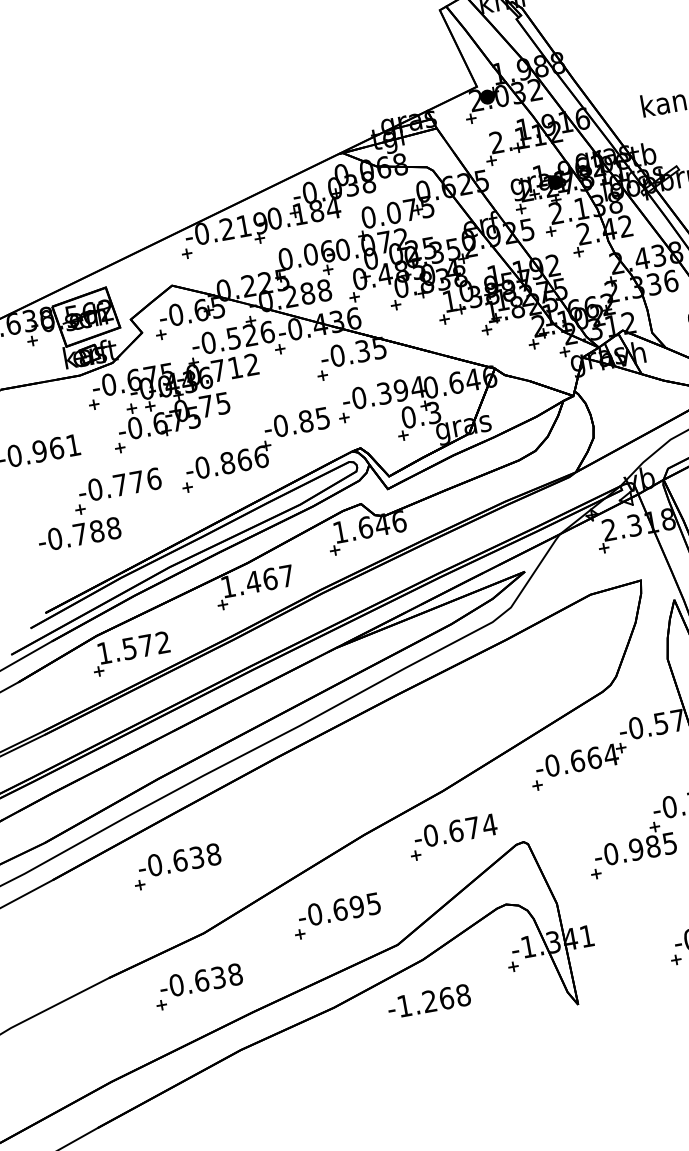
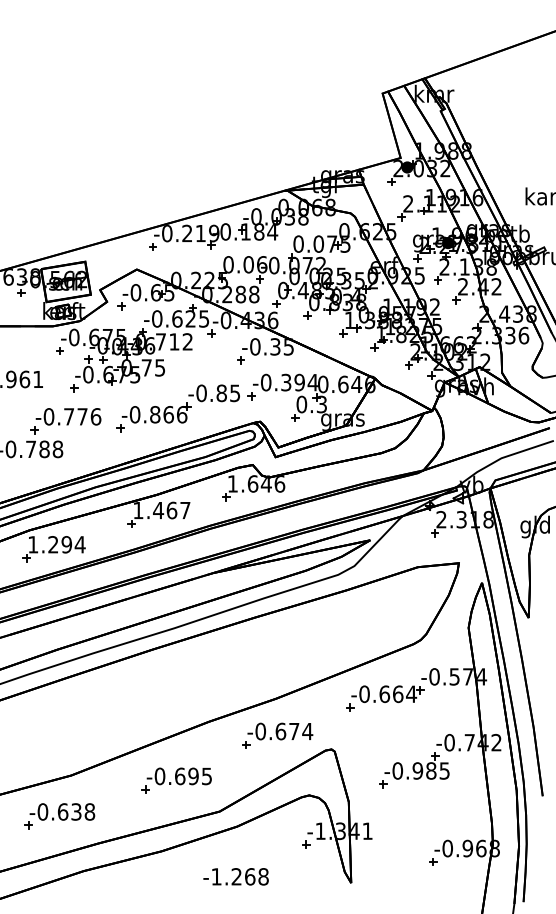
text: (250, 334) -> (190, 318), -0.526 -> -0.625
text: (145, 645) -> (66, 544), 1.572 -> 1.294
part: (176, 867) -> (59, 720), removed
text: (428, 1001) -> (235, 876), moved

